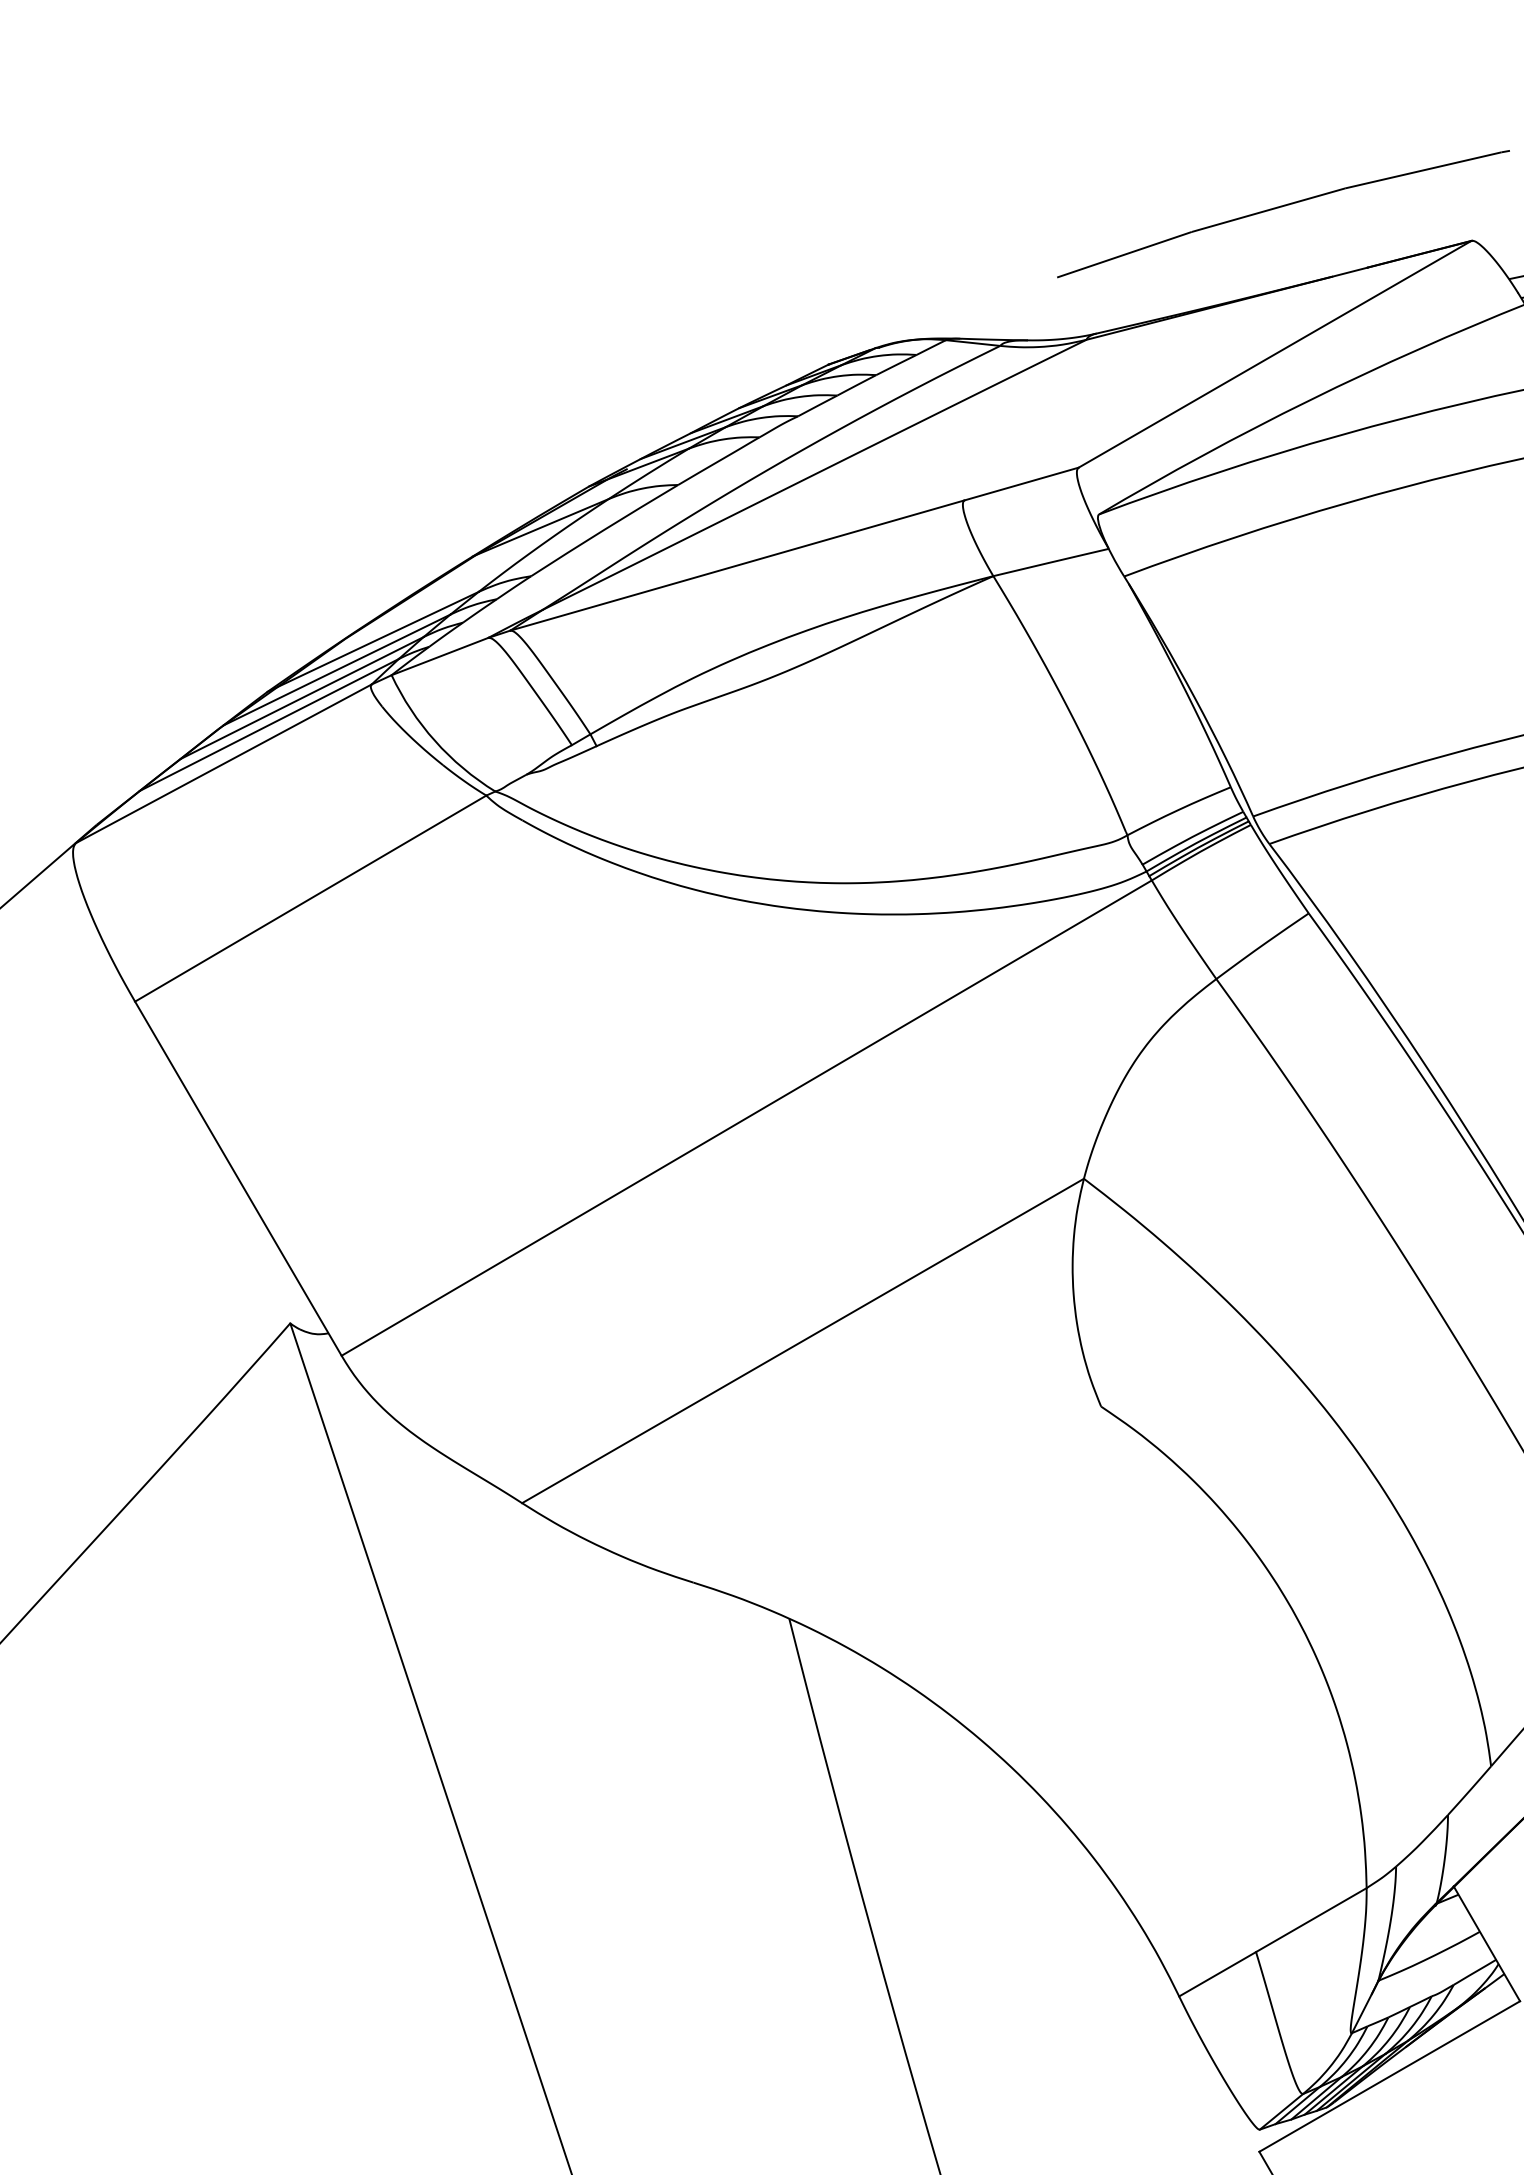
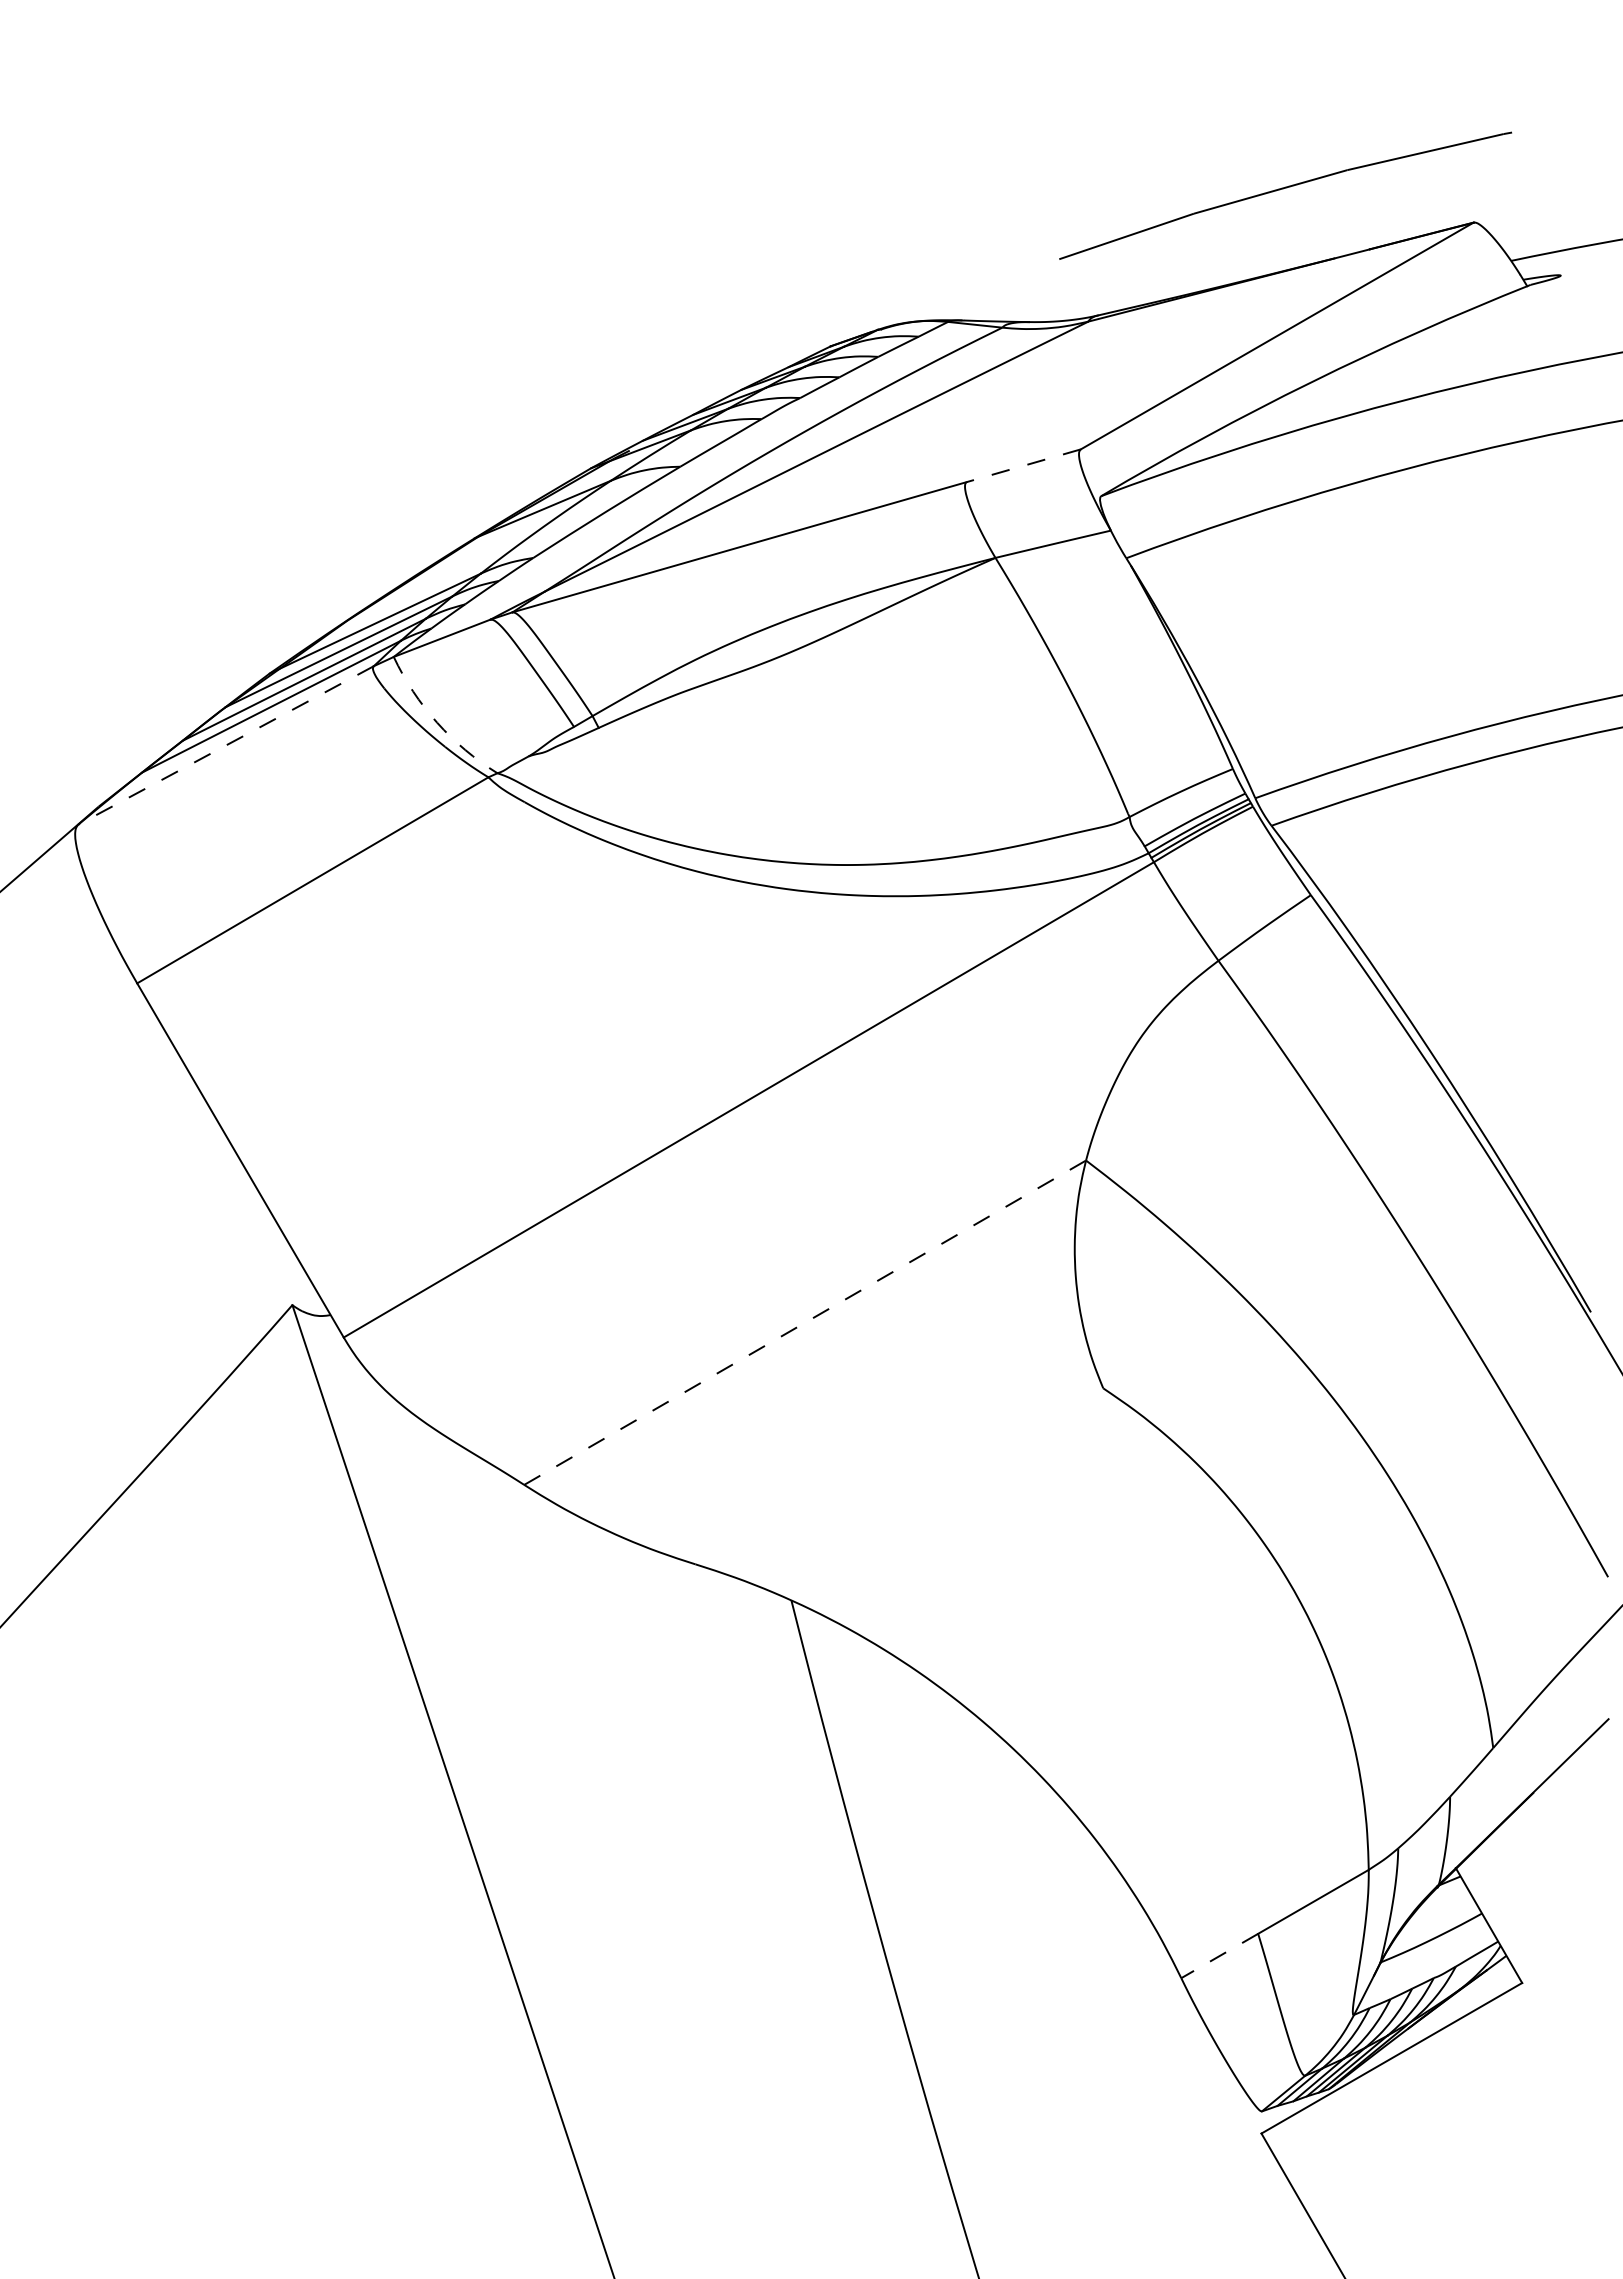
line: (1021, 483) -> (1023, 465), solid -> dashed
arc: (435, 740) -> (437, 722), solid -> dashed
line: (223, 763) -> (225, 745), solid -> dashed
line: (803, 1340) -> (805, 1322), solid -> dashed
line: (1217, 1974) -> (1219, 1956), solid -> dashed

